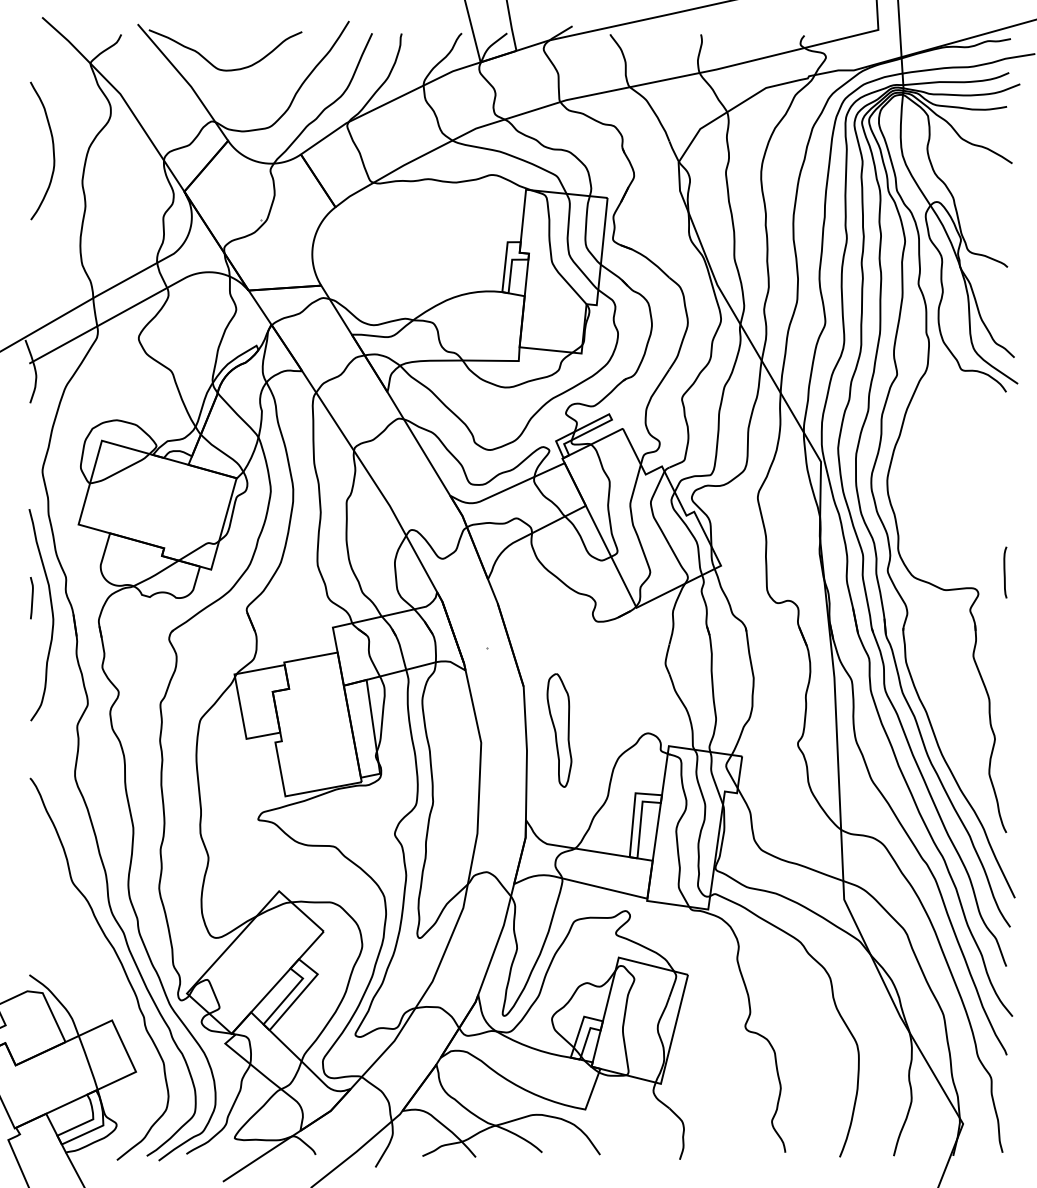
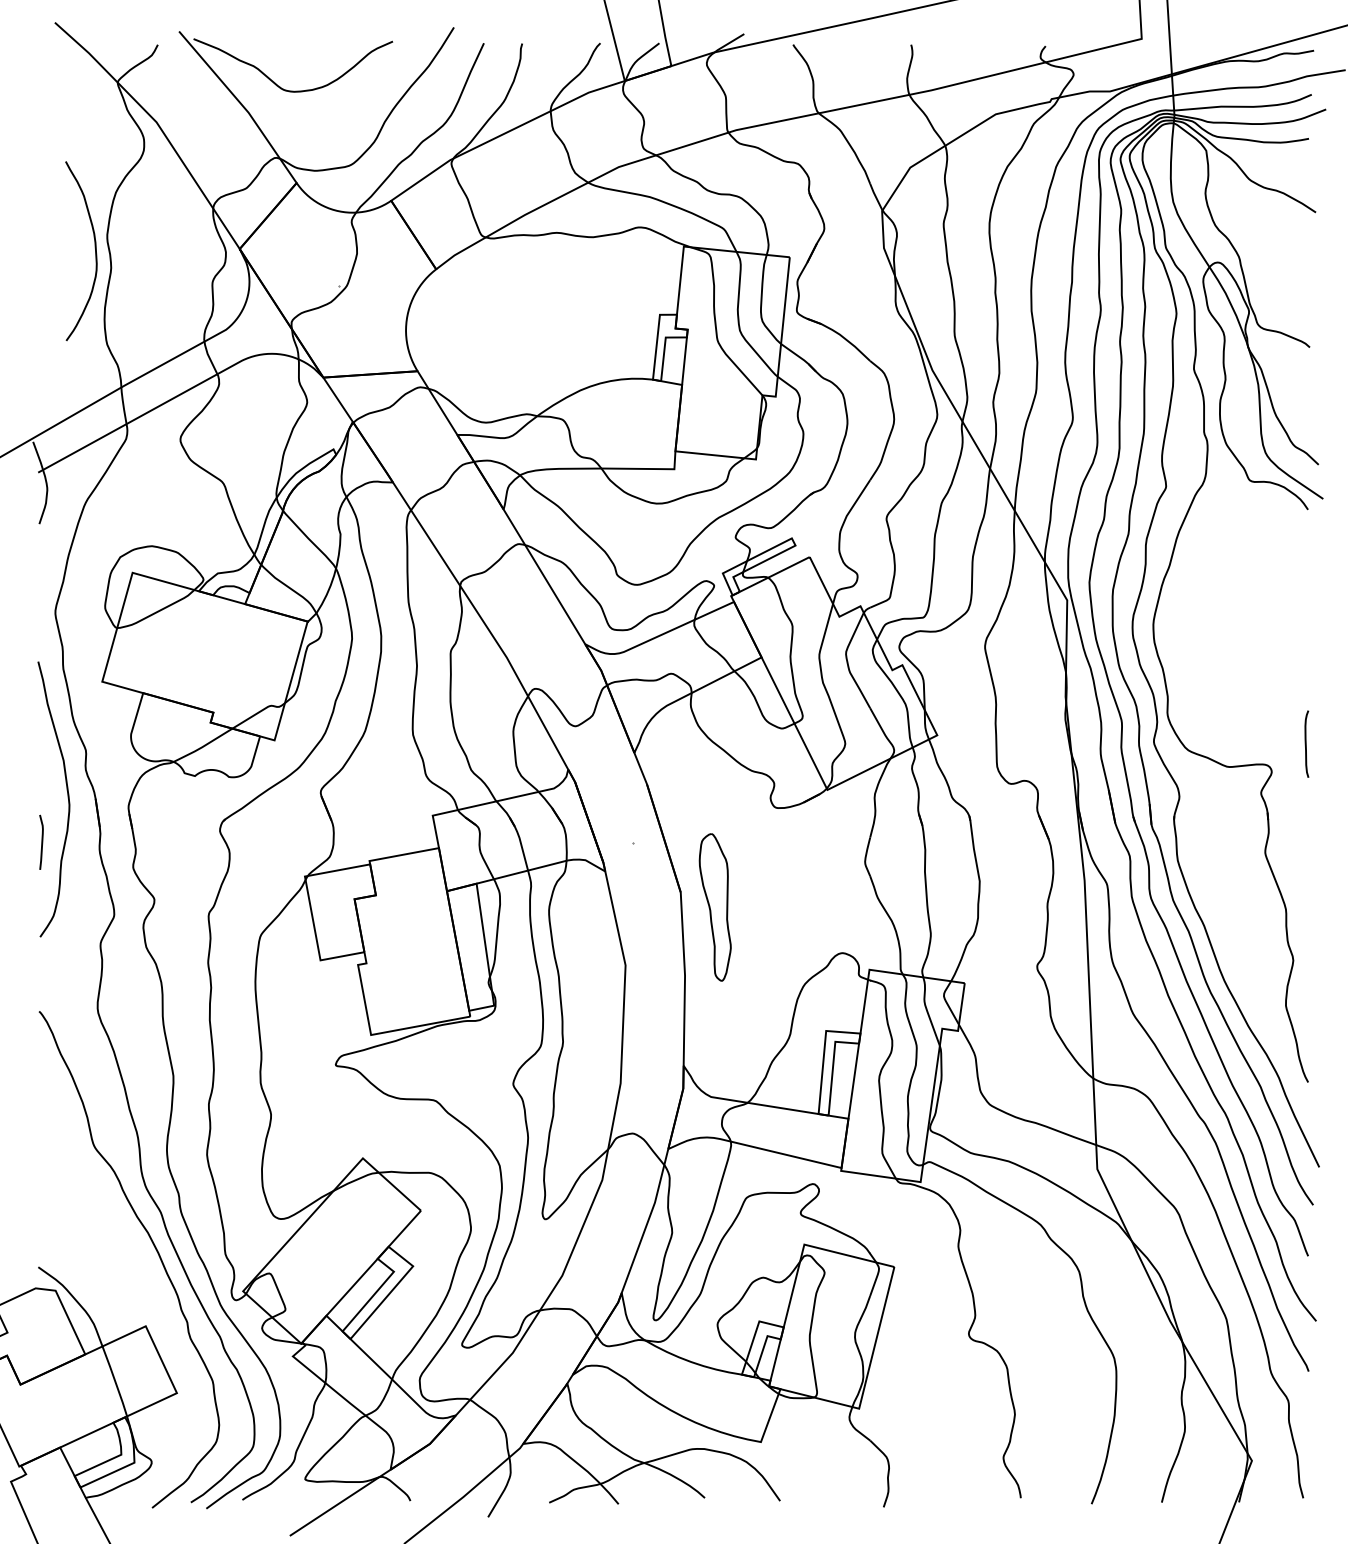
curve: (52, 148) -> (94, 247), moved
curve: (31, 597) -> (41, 841), moved
part: (558, 730) -> (714, 907), moved

